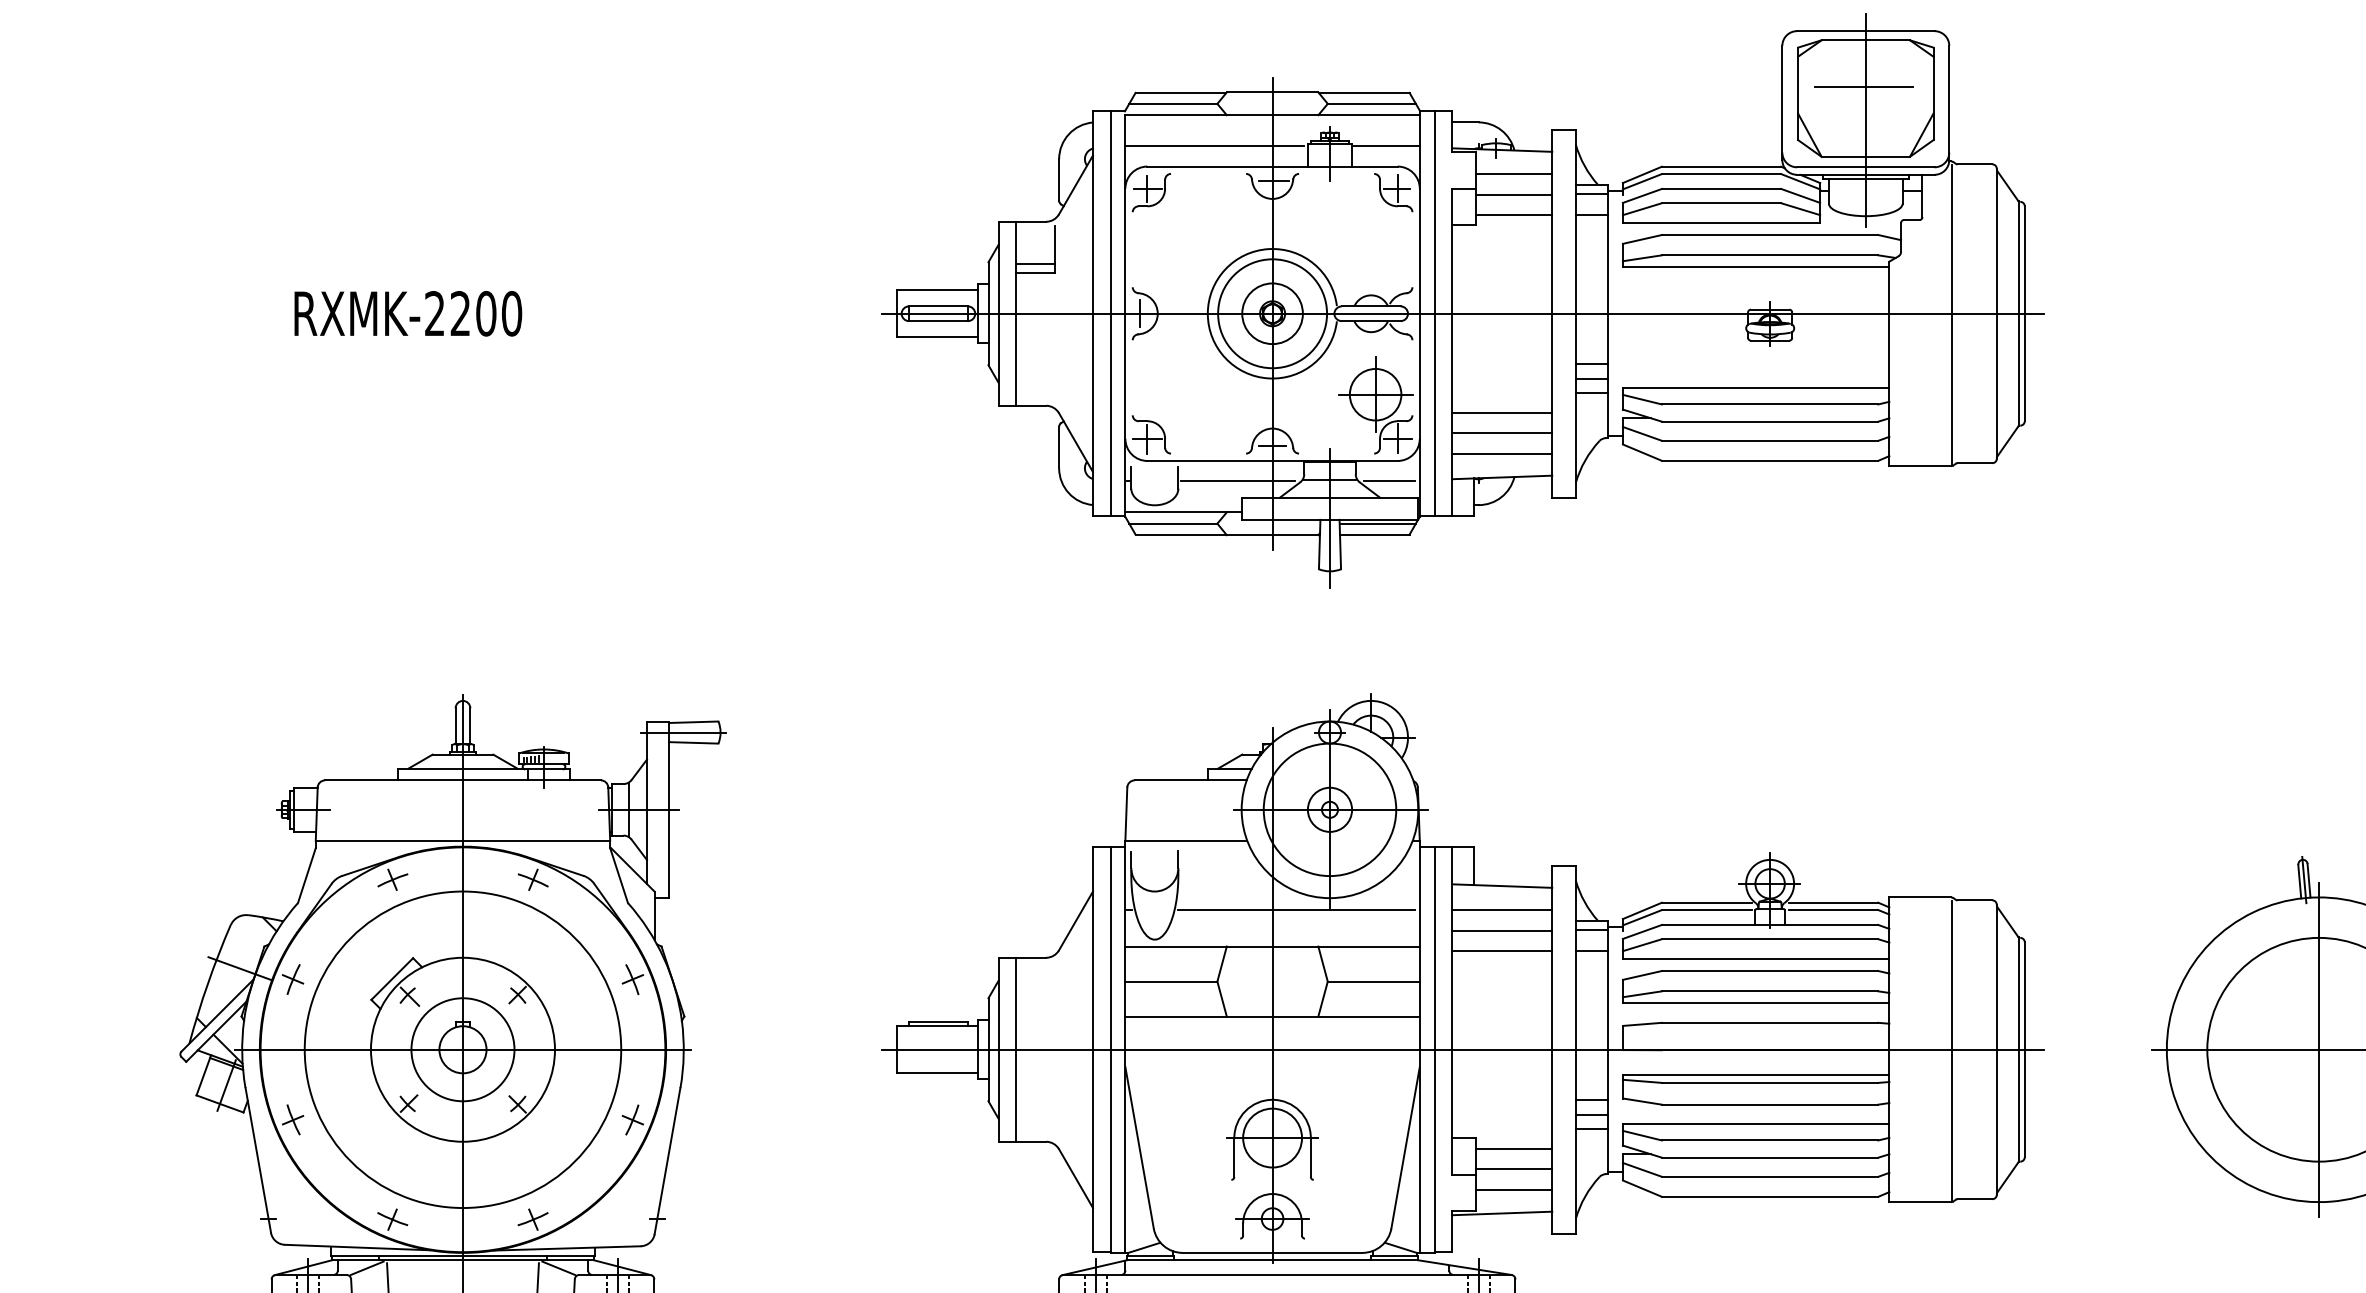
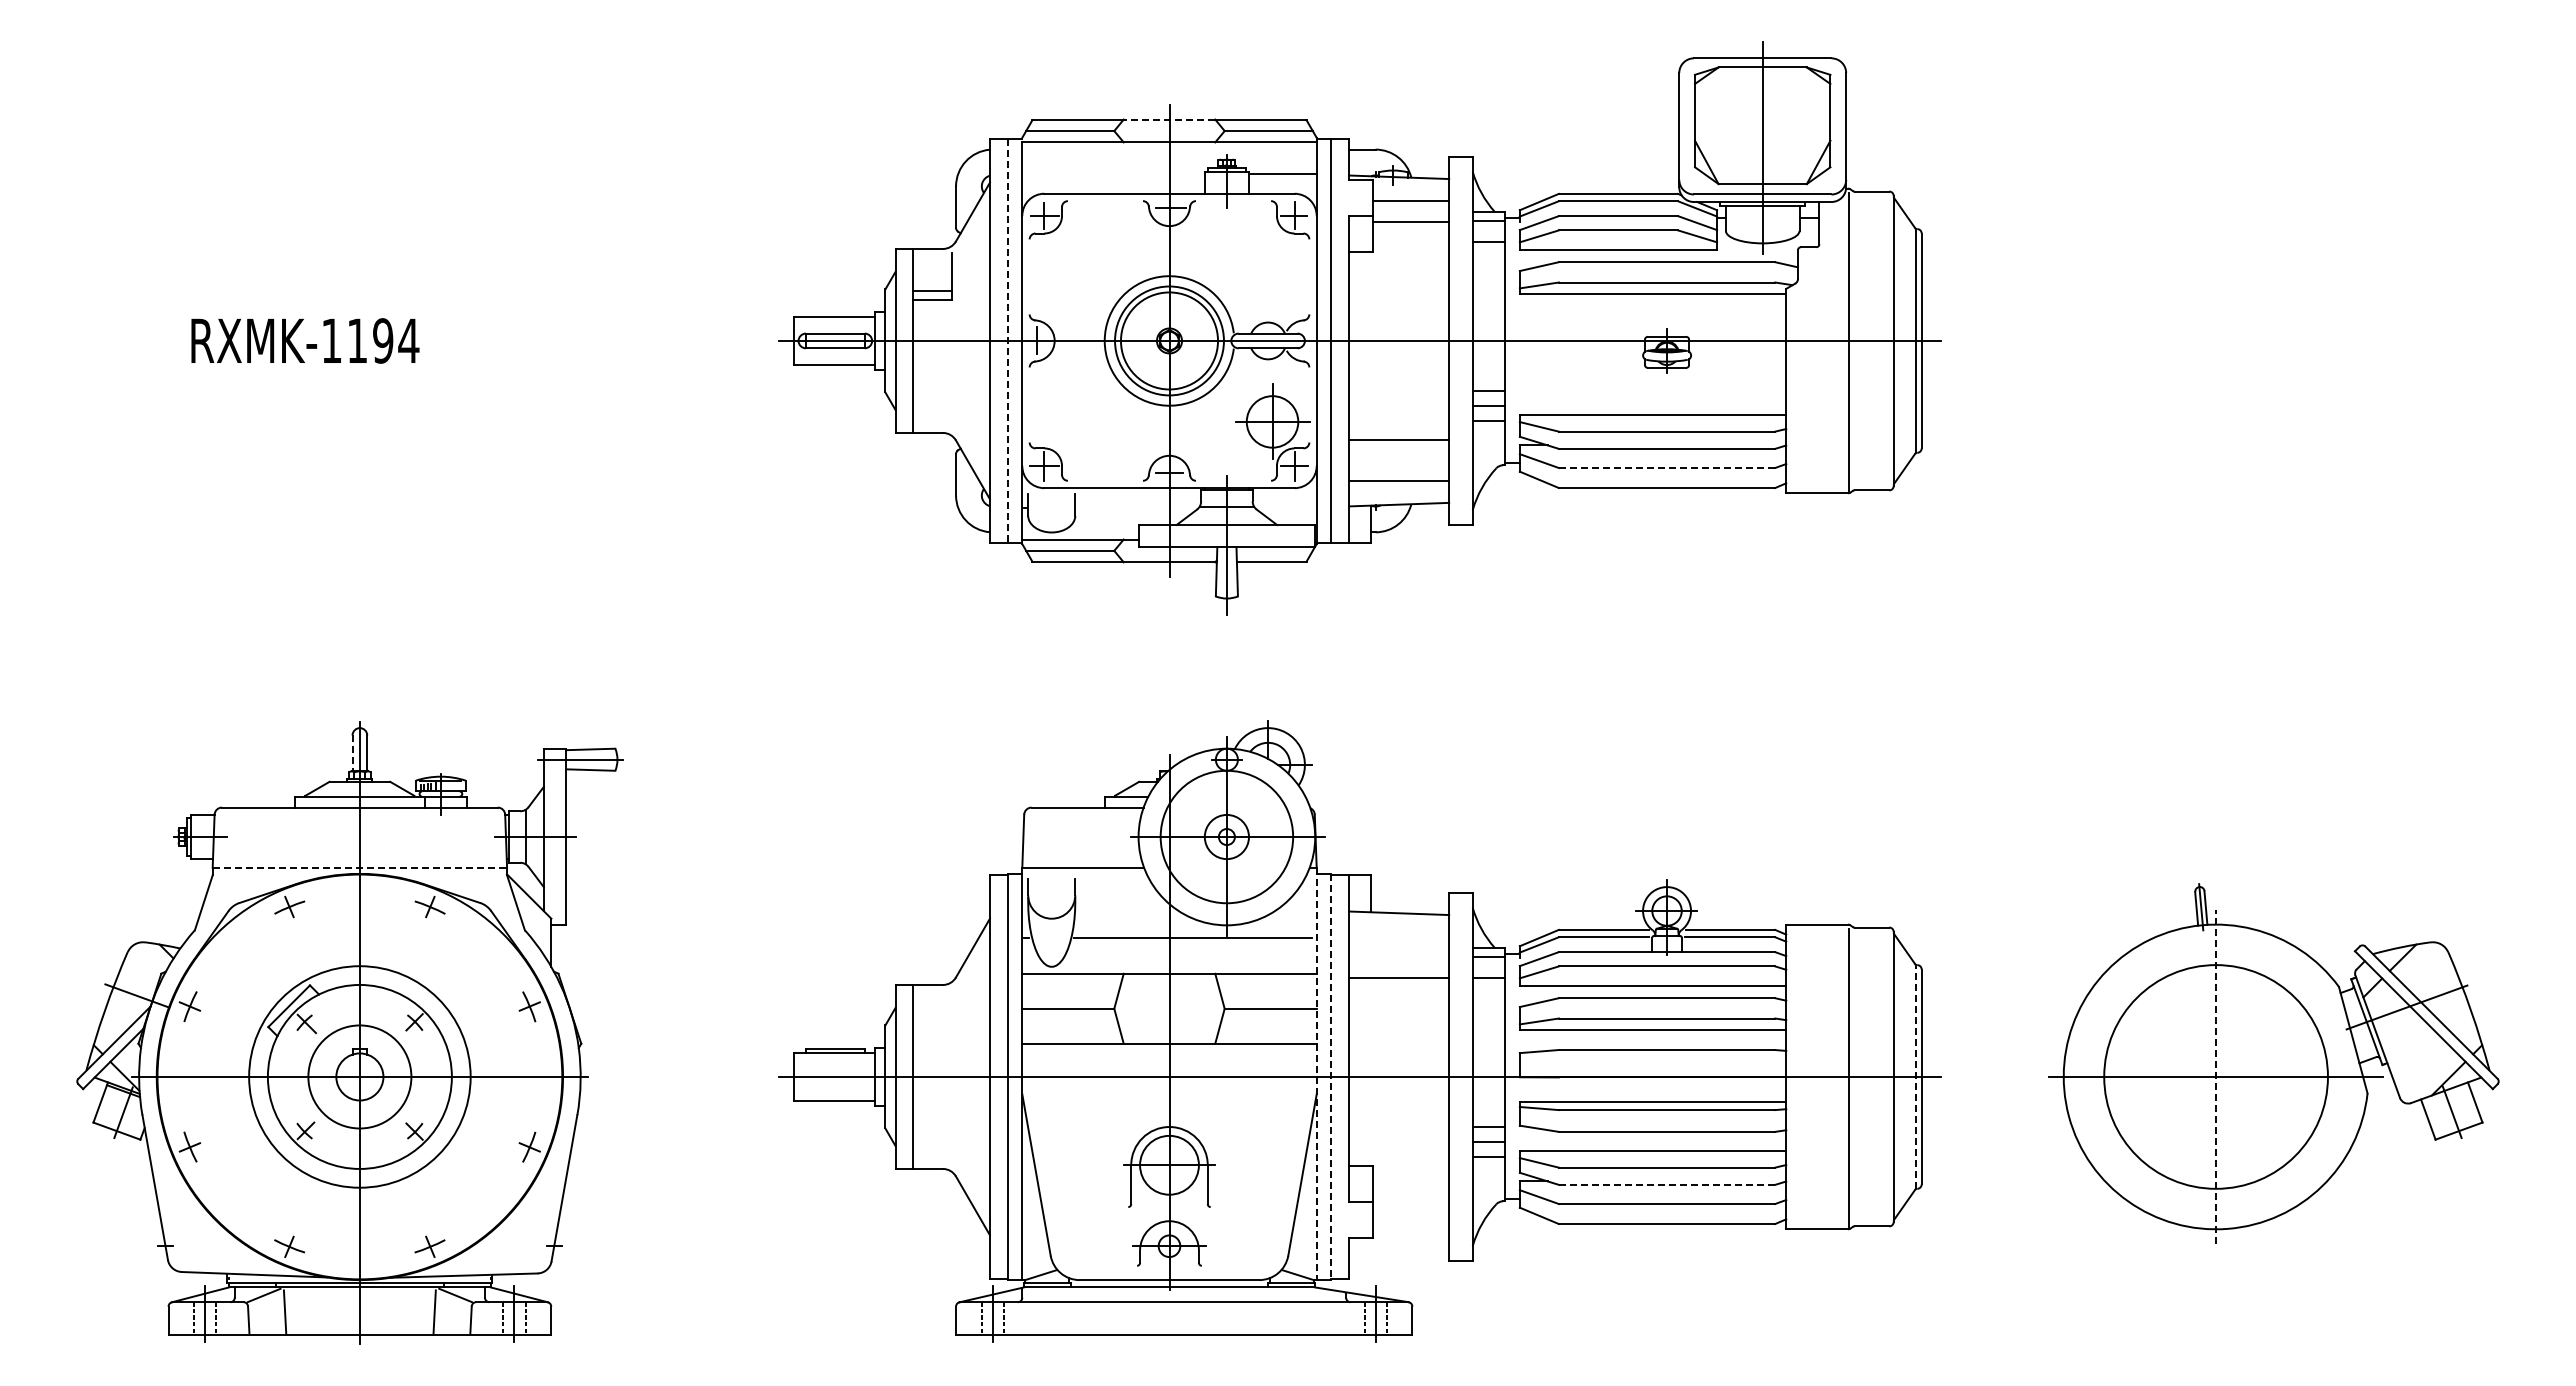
line: (1864, 86) -> (1761, 113), removed
line: (1272, 92) -> (1169, 119), solid -> dashed
line: (1214, 146) -> (1111, 173), removed
line: (1513, 215) -> (1410, 242), removed
text: (473, 313) -> (370, 340), RXMK-2200 -> RXMK-1194
circle: (1272, 313) -> (1169, 340), size x1.6
line: (1110, 314) -> (1007, 341), solid -> dashed
line: (1502, 433) -> (1399, 460), removed
line: (1769, 441) -> (1666, 468), solid -> dashed
line: (1237, 481) -> (1134, 508), removed
line: (1389, 481) -> (1286, 508), removed
line: (1377, 523) -> (1274, 550), removed
line: (455, 726) -> (352, 753), solid -> dashed
line: (463, 840) -> (360, 867), solid -> dashed
line: (1502, 909) -> (1399, 936), removed
line: (1502, 930) -> (1399, 957), removed
line: (1419, 1047) -> (1316, 1074), solid -> dashed
circle: (462, 1049) -> (359, 1076), size x0.7
line: (2018, 1049) -> (1915, 1076), solid -> dashed
line: (2319, 1049) -> (2216, 1076), solid -> dashed
line: (1434, 1050) -> (1331, 1077), solid -> dashed
line: (1513, 1148) -> (1410, 1175), removed
line: (1769, 1157) -> (1666, 1184), solid -> dashed
line: (1513, 1169) -> (1410, 1196), removed
line: (1513, 1190) -> (1410, 1217), removed
line: (1502, 1213) -> (1399, 1240), removed

